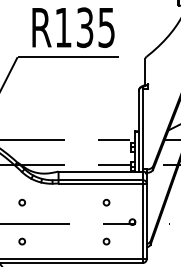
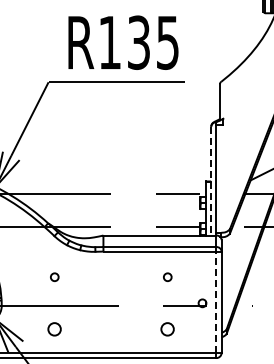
line: (139, 131) -> (211, 181), solid -> dashed
line: (142, 221) -> (216, 302), solid -> dashed
circle: (22, 241) -> (54, 329), size x1.6
circle: (106, 241) -> (167, 329), size x1.6

